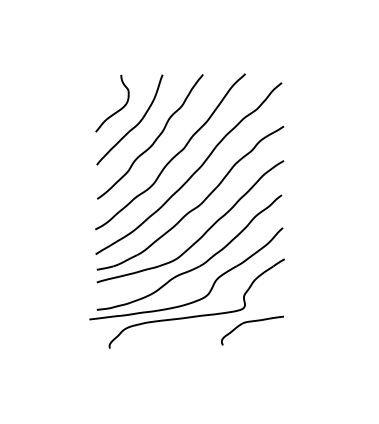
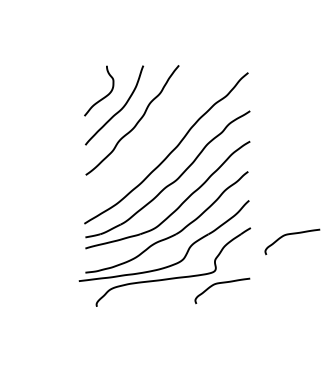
curve: (174, 155) -> (153, 136), removed
curve: (332, 266) -> (292, 234), added

